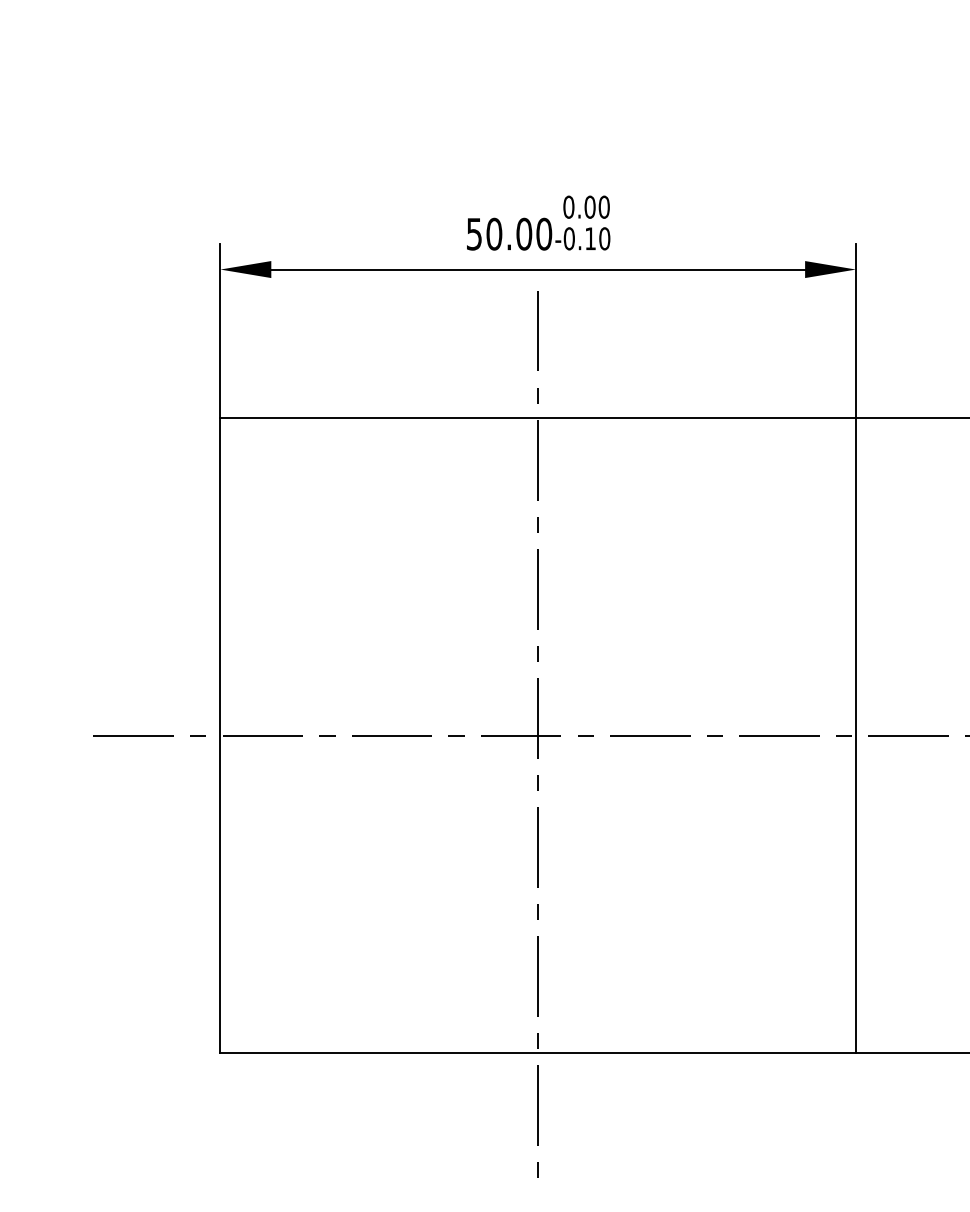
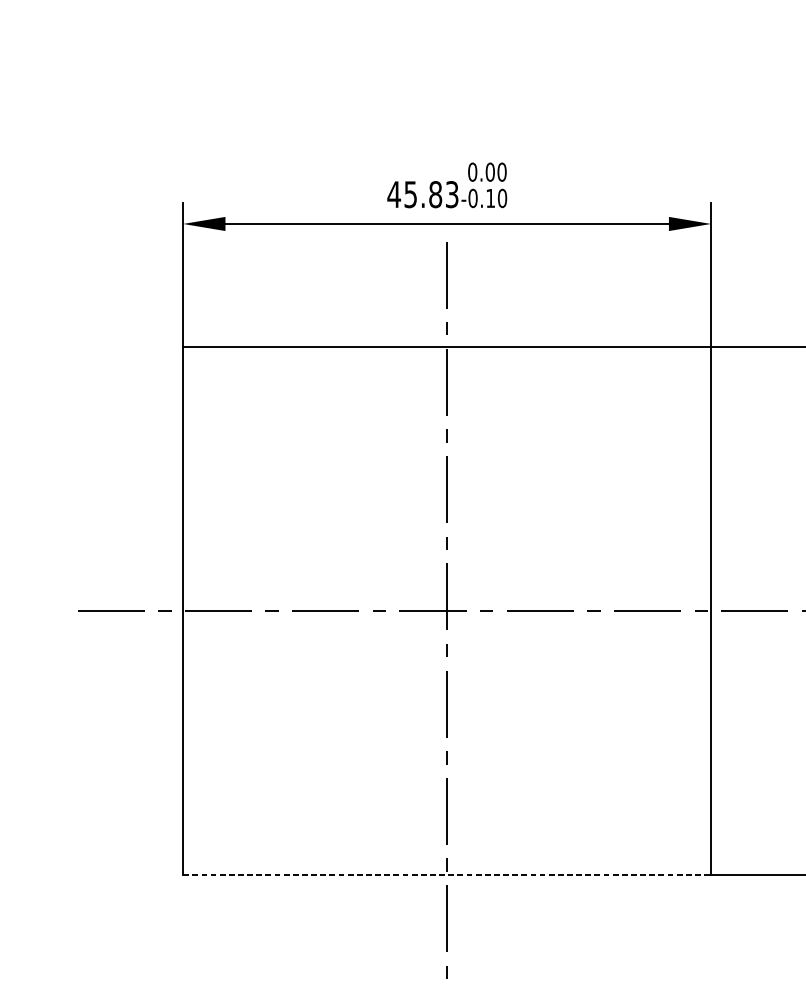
text: (509, 233) -> (423, 194), 50.00 -> 45.83
line: (538, 1053) -> (447, 875), solid -> dashed

